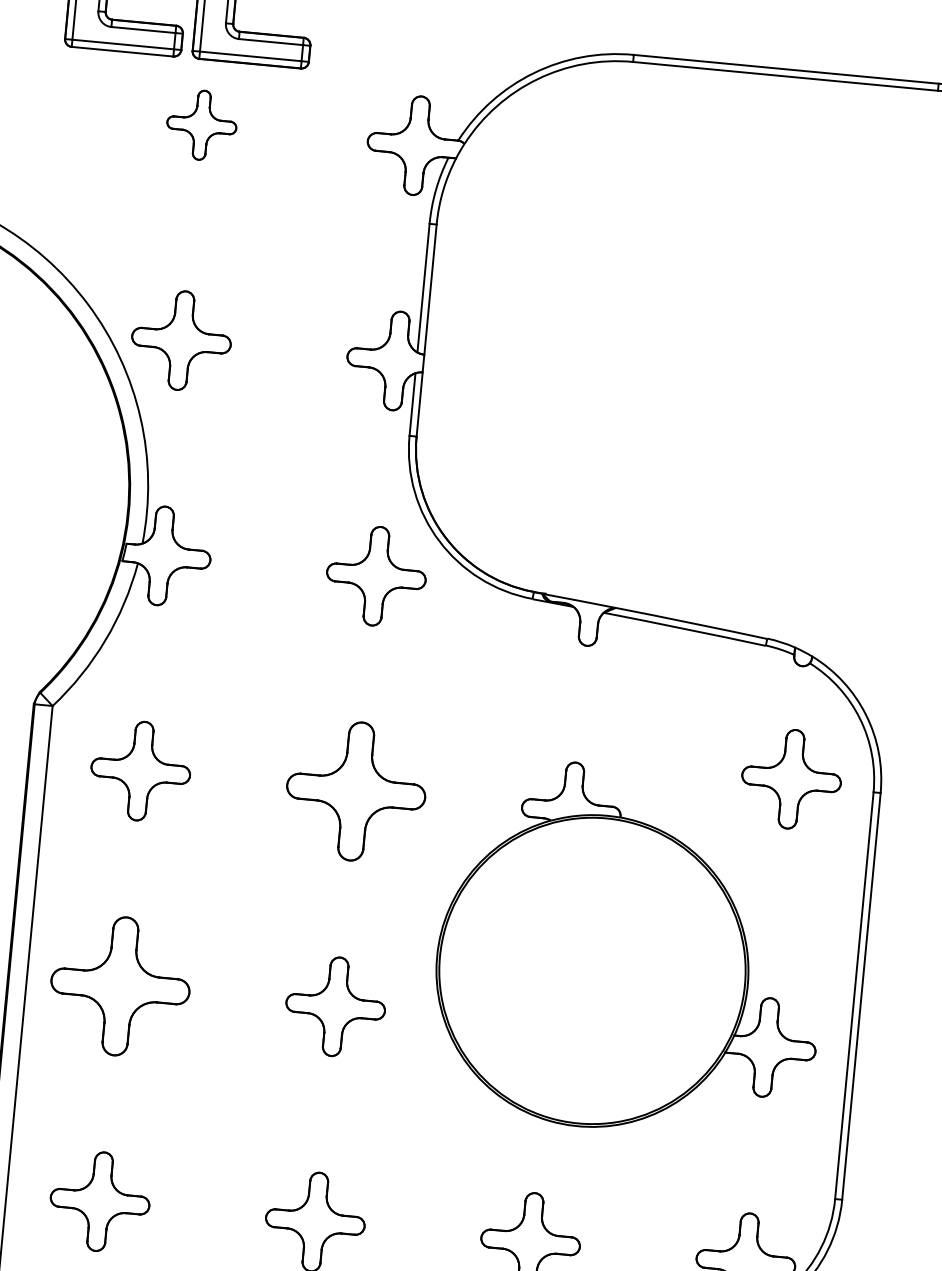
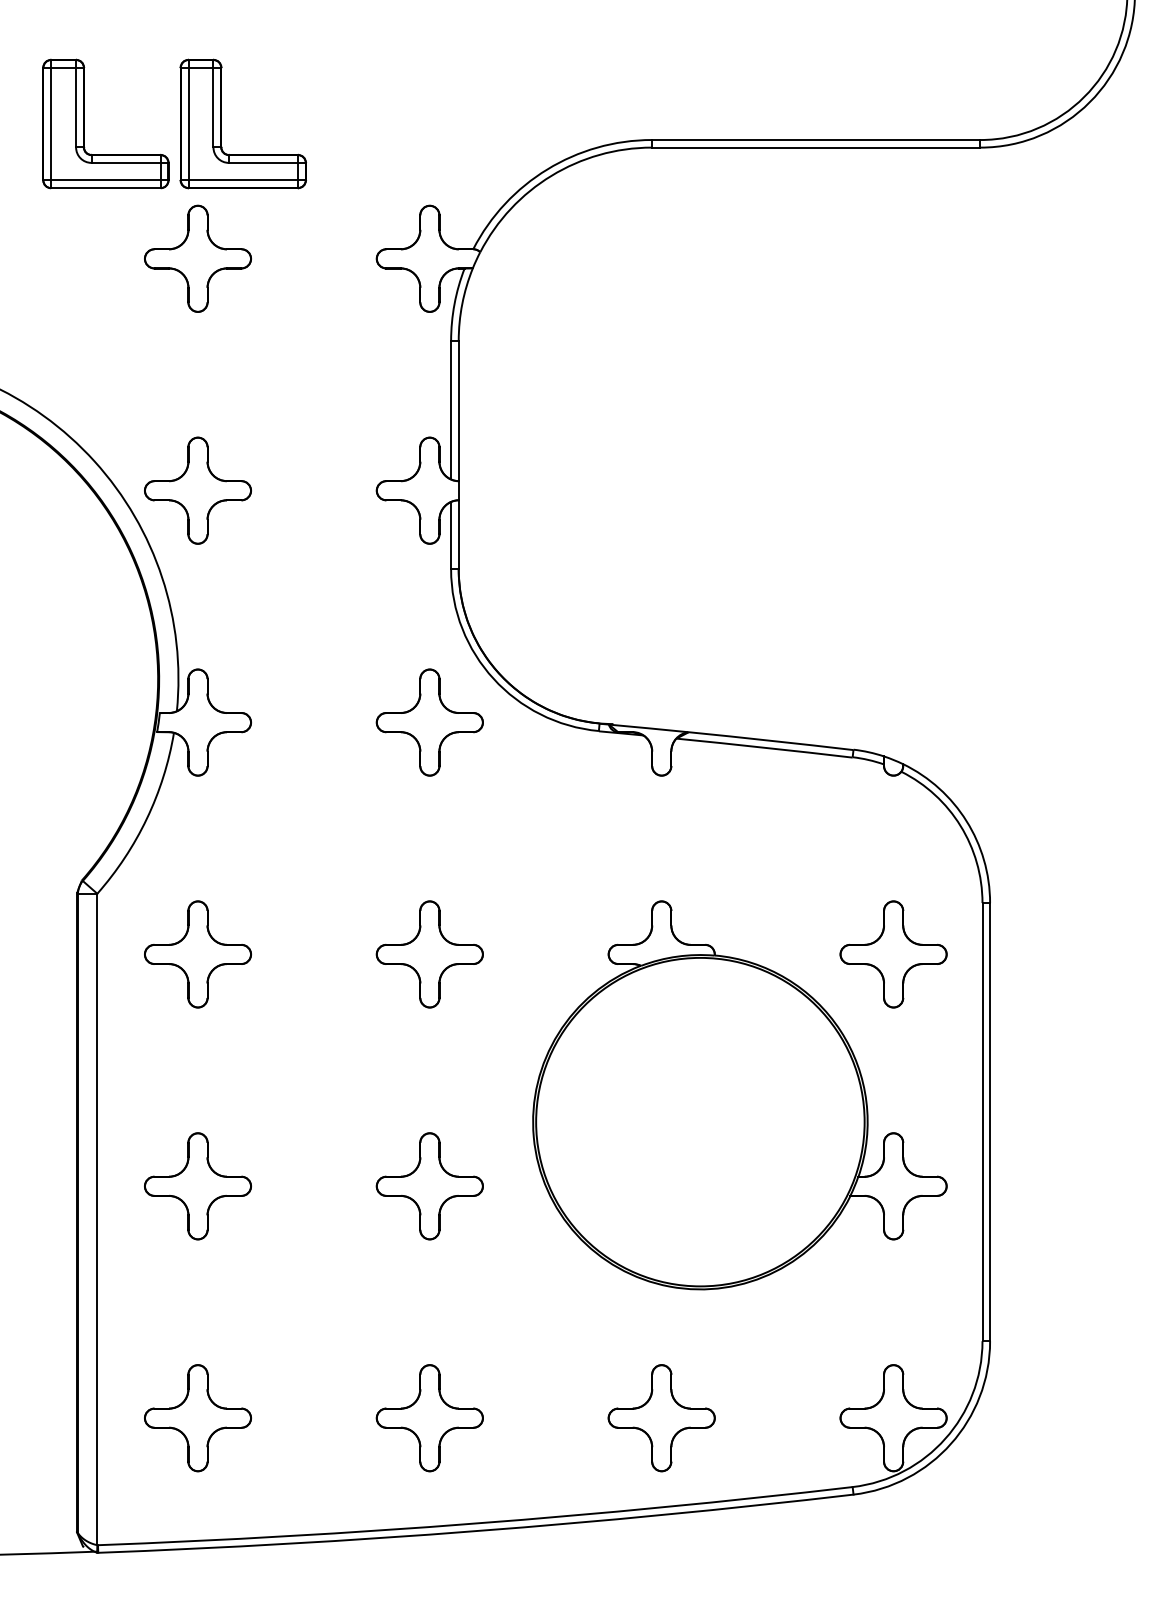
part: (201, 125) -> (197, 258), size x1.43
part: (791, 779) -> (893, 954), moved
part: (355, 791) -> (429, 954), size x0.71
part: (119, 986) -> (197, 1186), size x0.71

